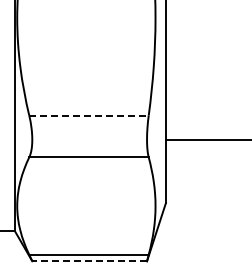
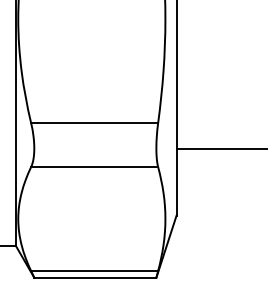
line: (89, 115) -> (95, 122), dashed -> solid
line: (89, 261) -> (95, 278), dashed -> solid

